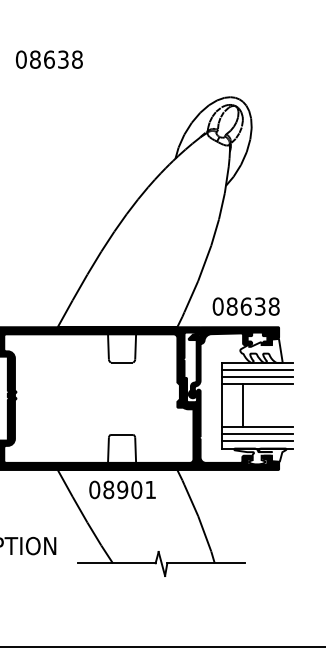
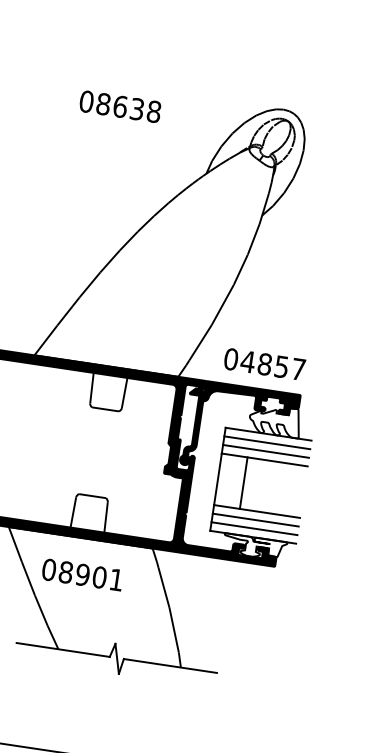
text: (49, 59) -> (120, 106), moved
text: (252, 306) -> (272, 365), 08638 -> 04857
text: (122, 489) -> (82, 574), moved

